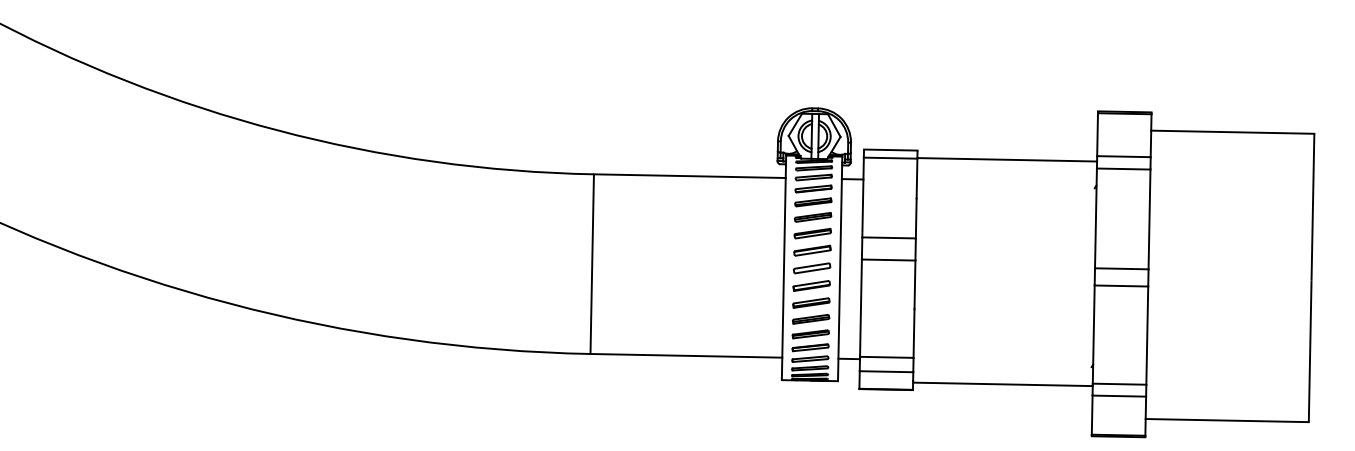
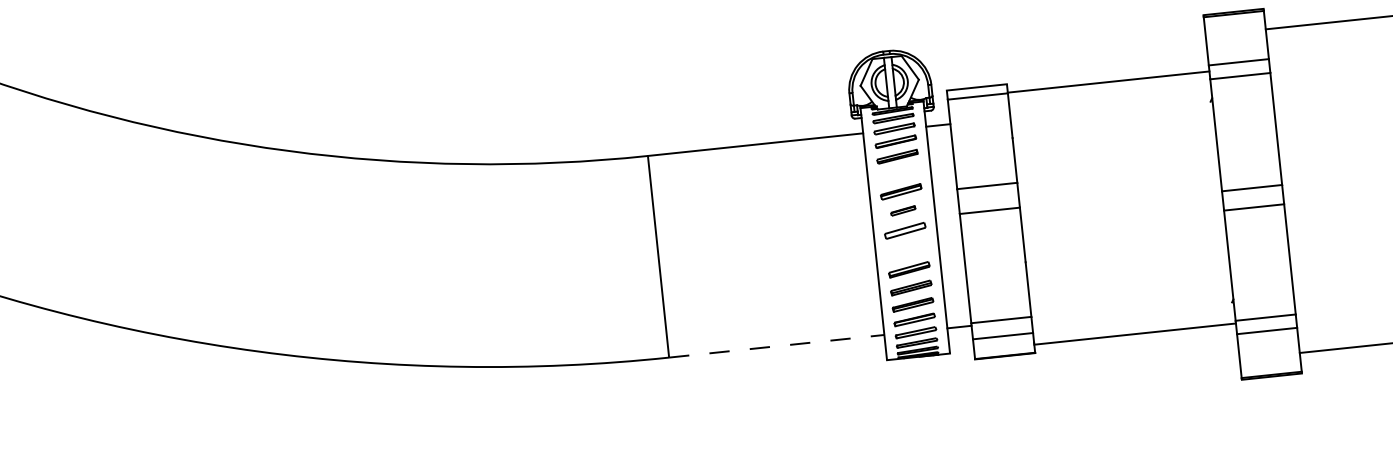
part: (812, 217) -> (898, 173), removed
part: (812, 250) -> (903, 210), size x0.6
part: (811, 285) -> (907, 250), removed
line: (686, 355) -> (776, 345), solid -> dashed

